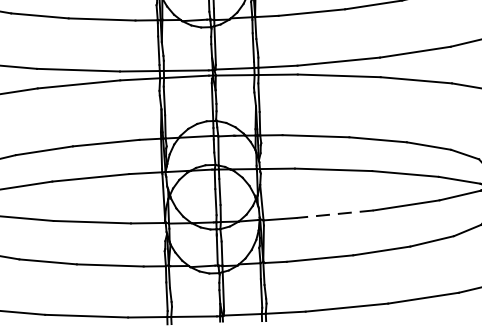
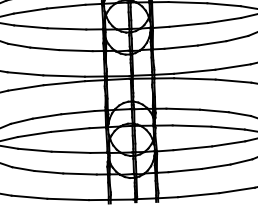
line: (334, 214) -> (192, 148), dashed -> solid

